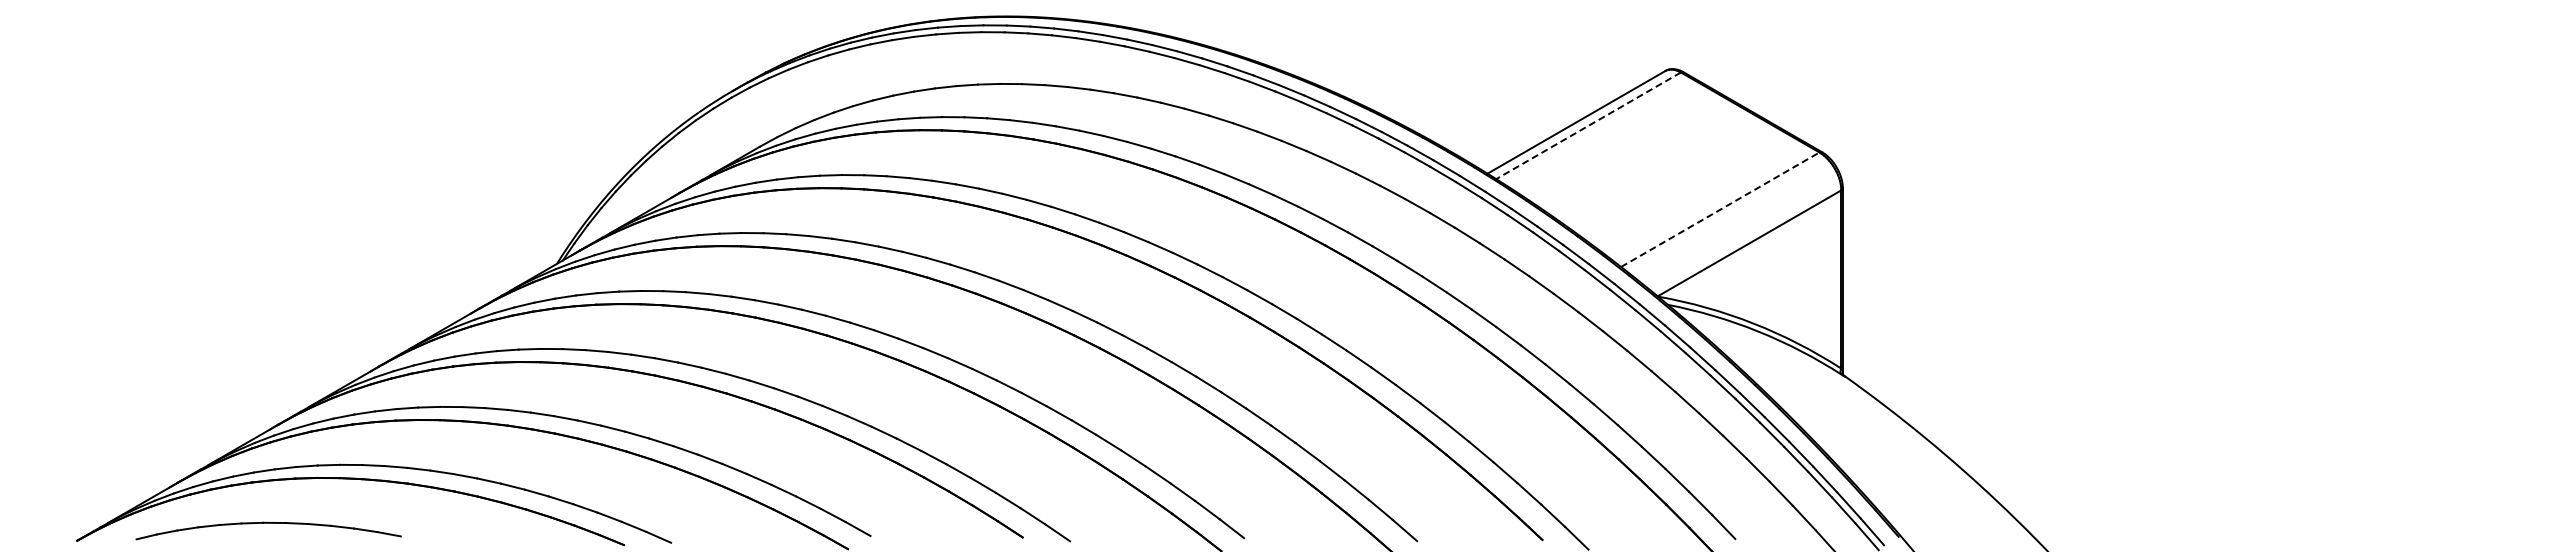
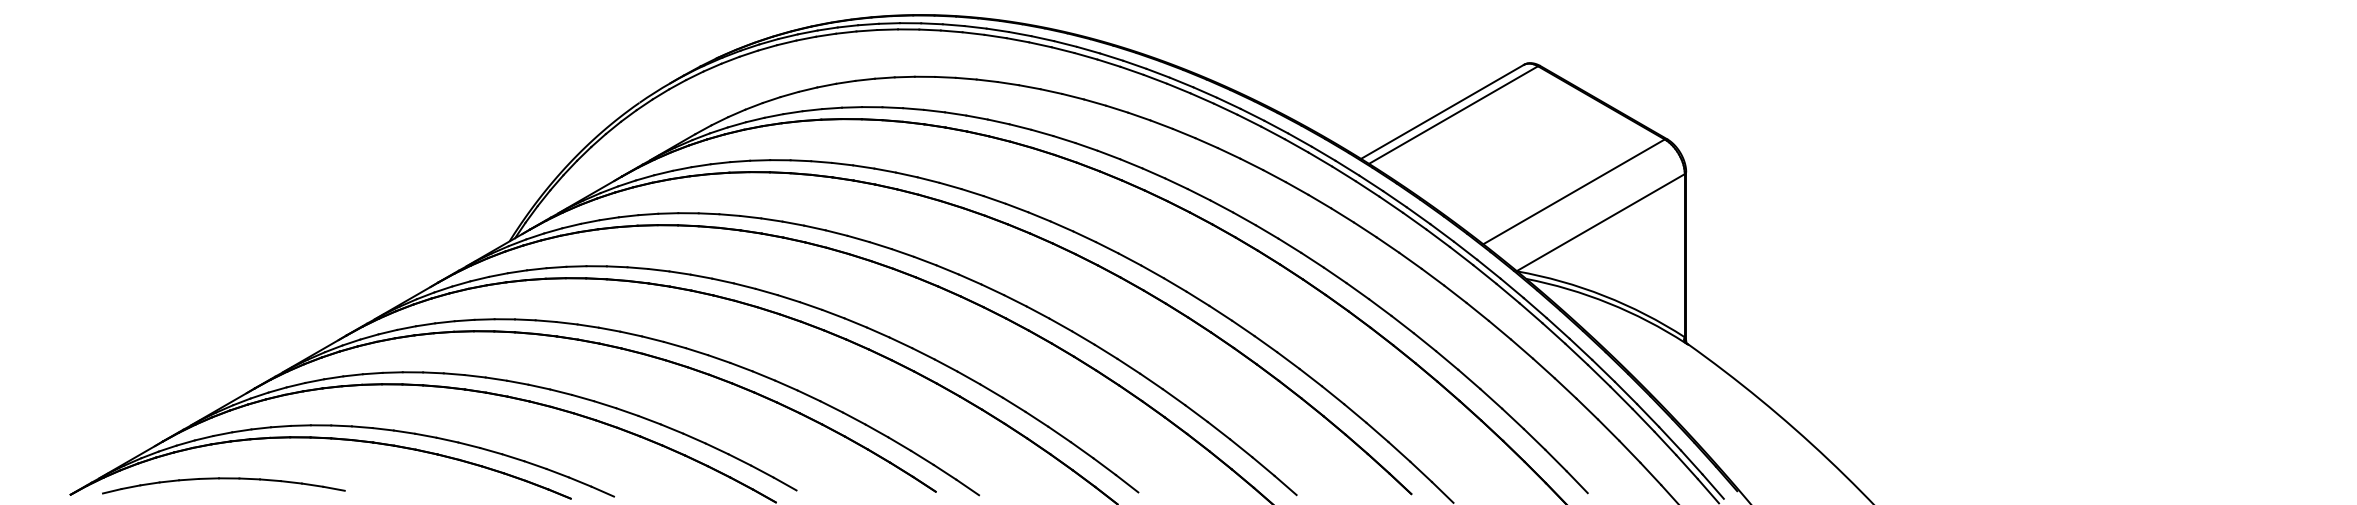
line: (1588, 125) -> (1453, 114), dashed -> solid
line: (1720, 209) -> (1574, 191), dashed -> solid
part: (268, 523) -> (223, 478), moved

